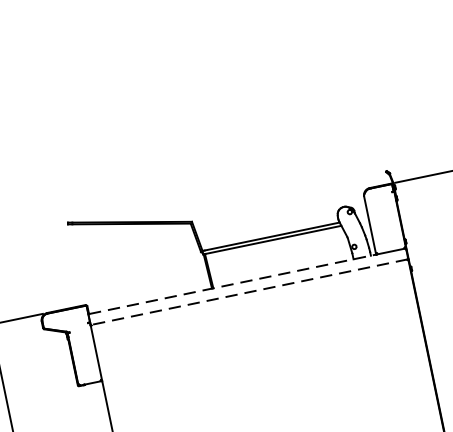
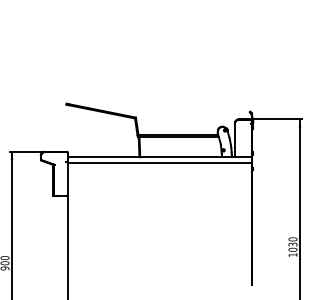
line: (232, 284) -> (151, 157), dashed -> solid
line: (248, 292) -> (159, 163), dashed -> solid

